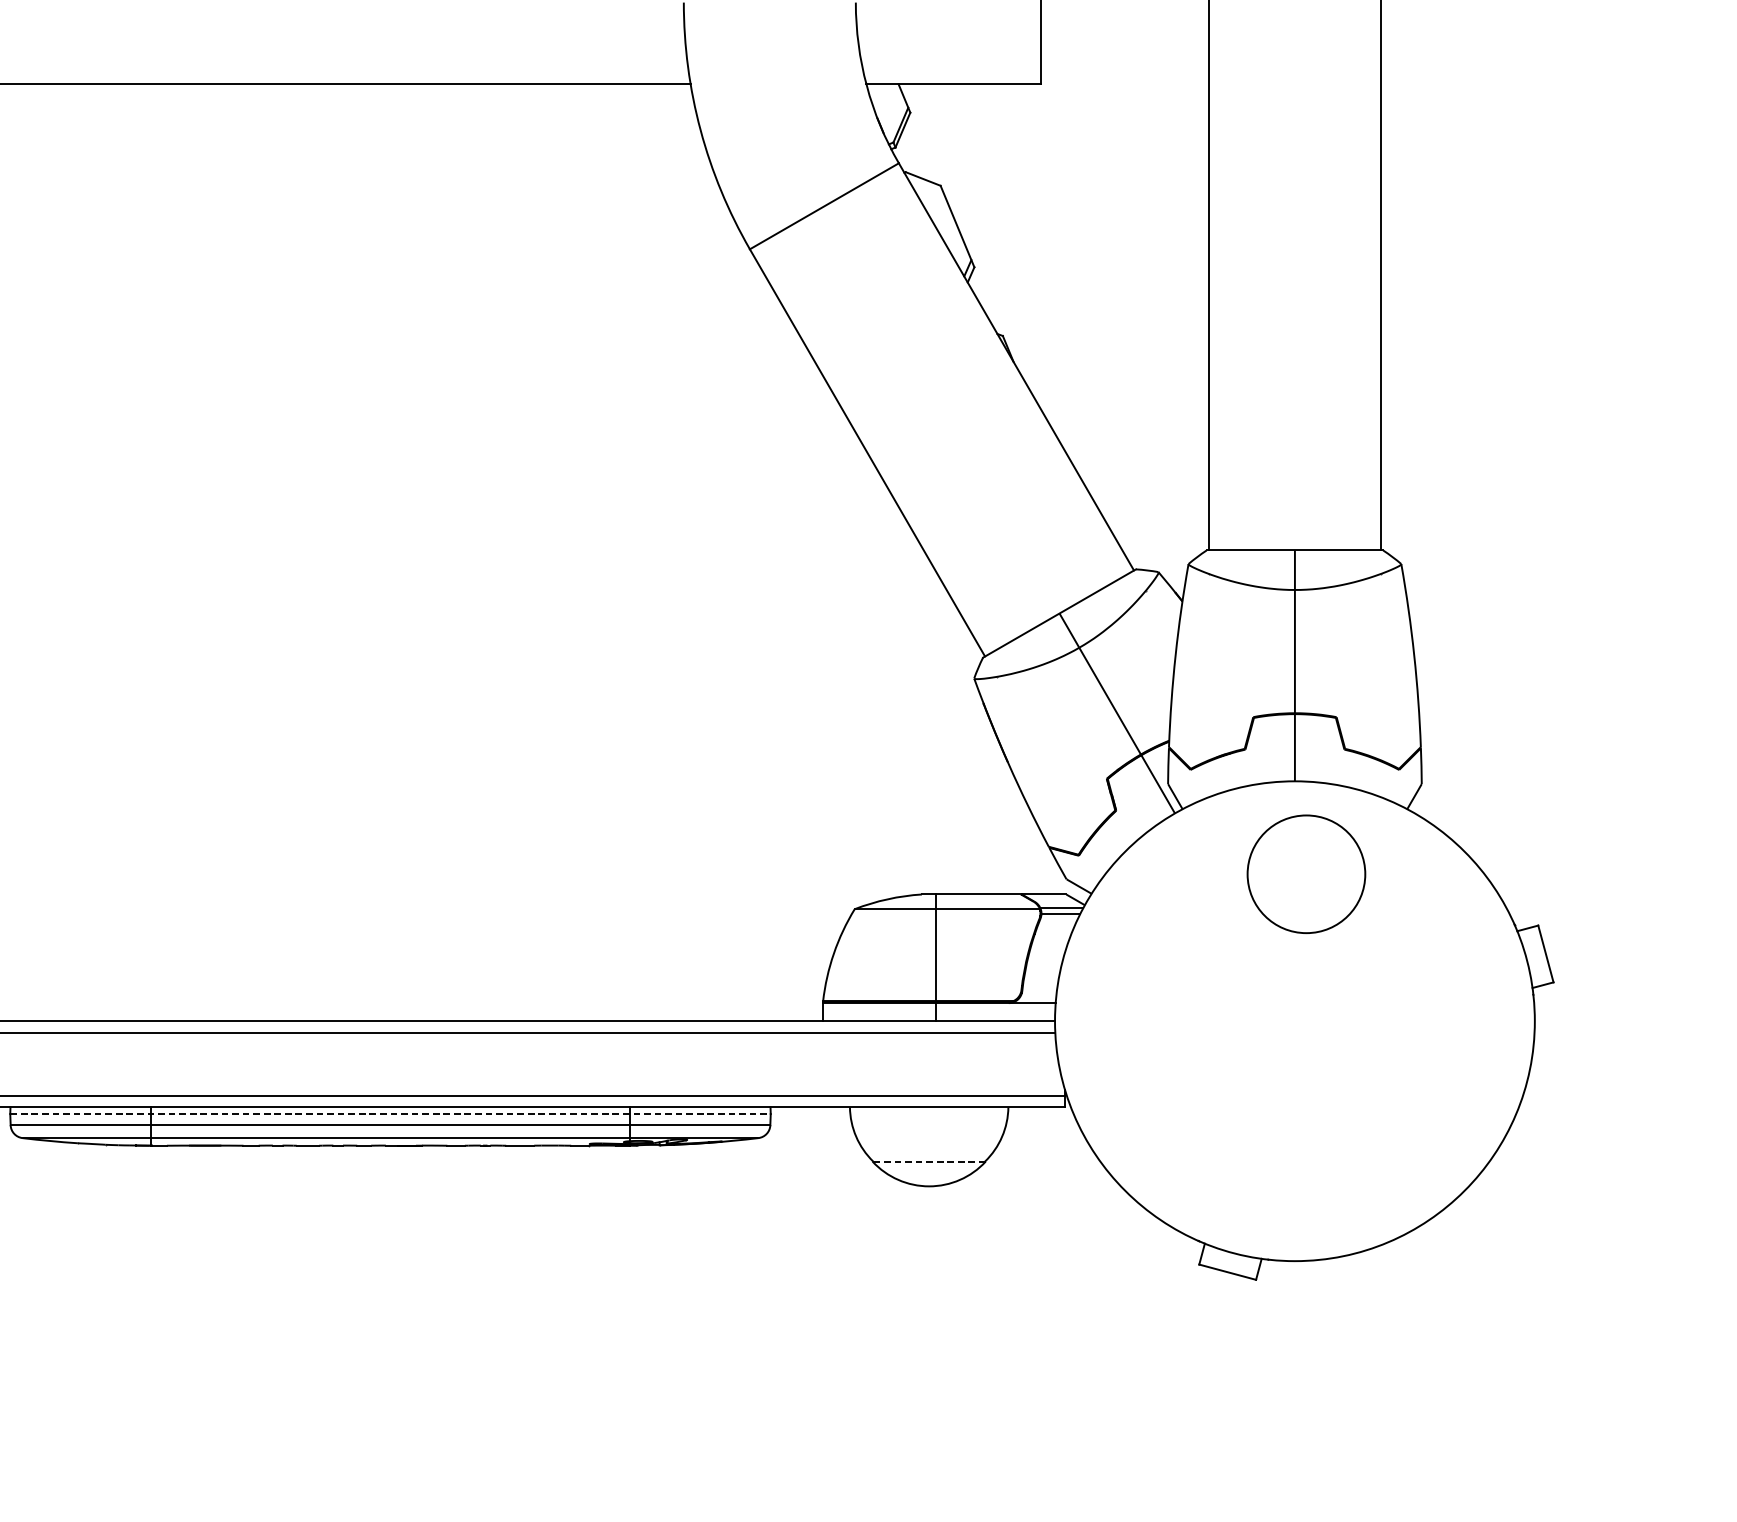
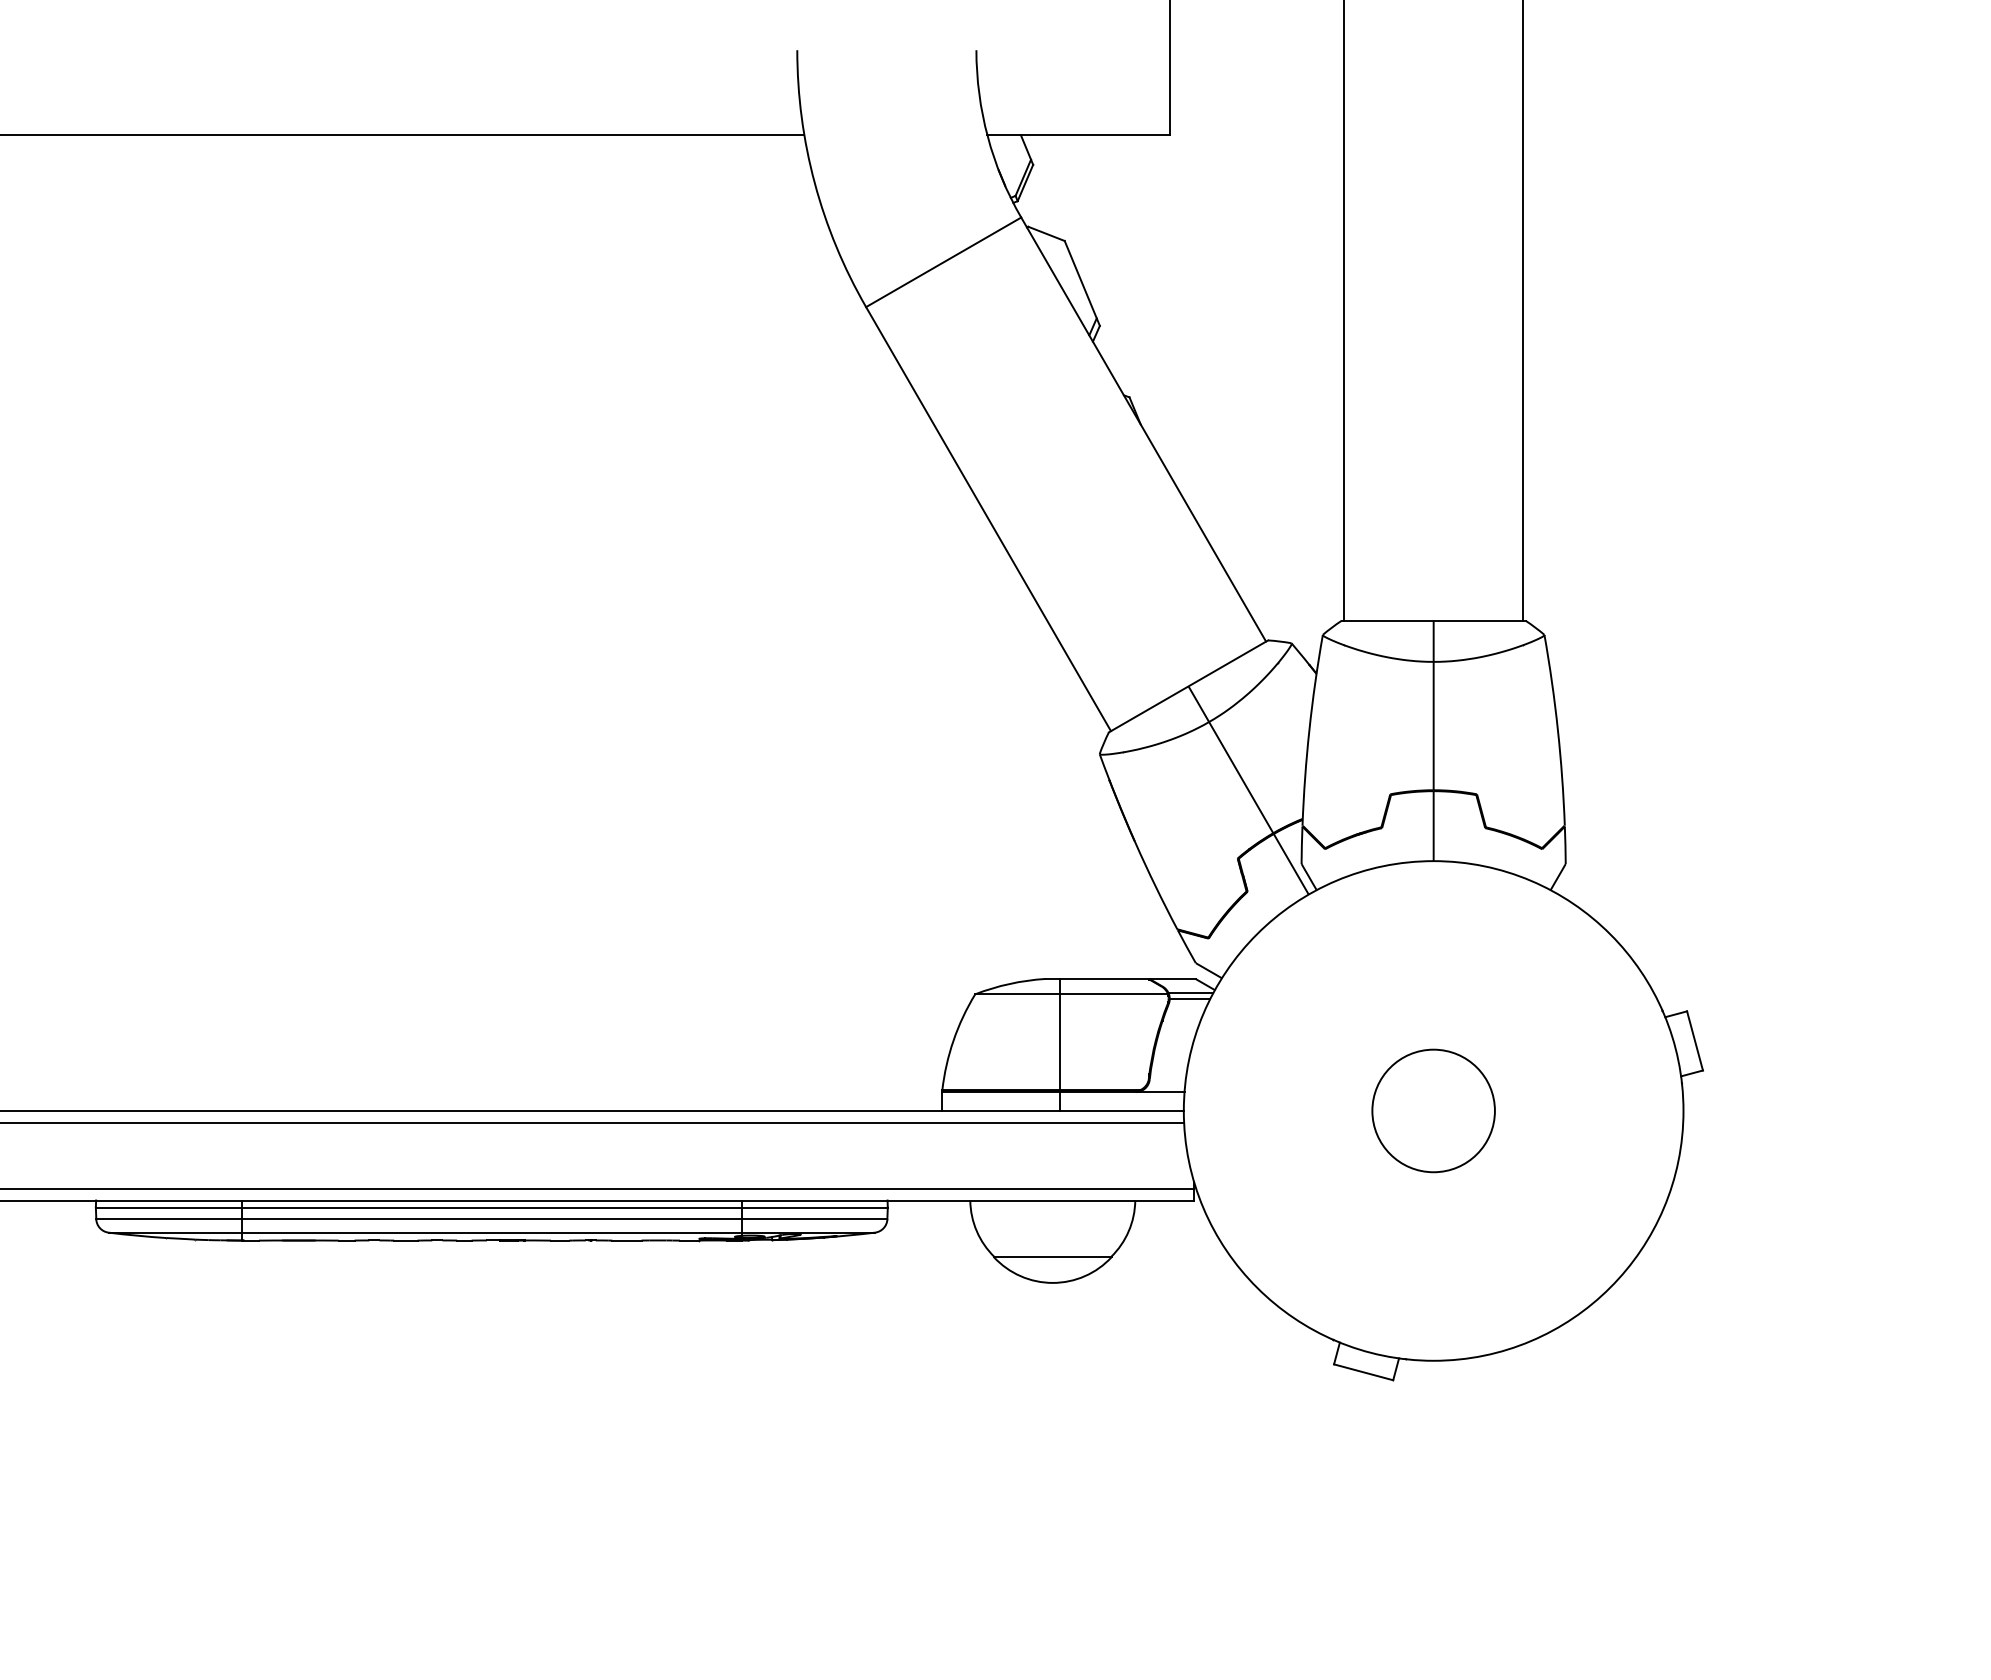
circle: (1306, 873) -> (1433, 1110), moved
line: (390, 1113) -> (491, 1207), dashed -> solid
line: (928, 1161) -> (1052, 1257), dashed -> solid

